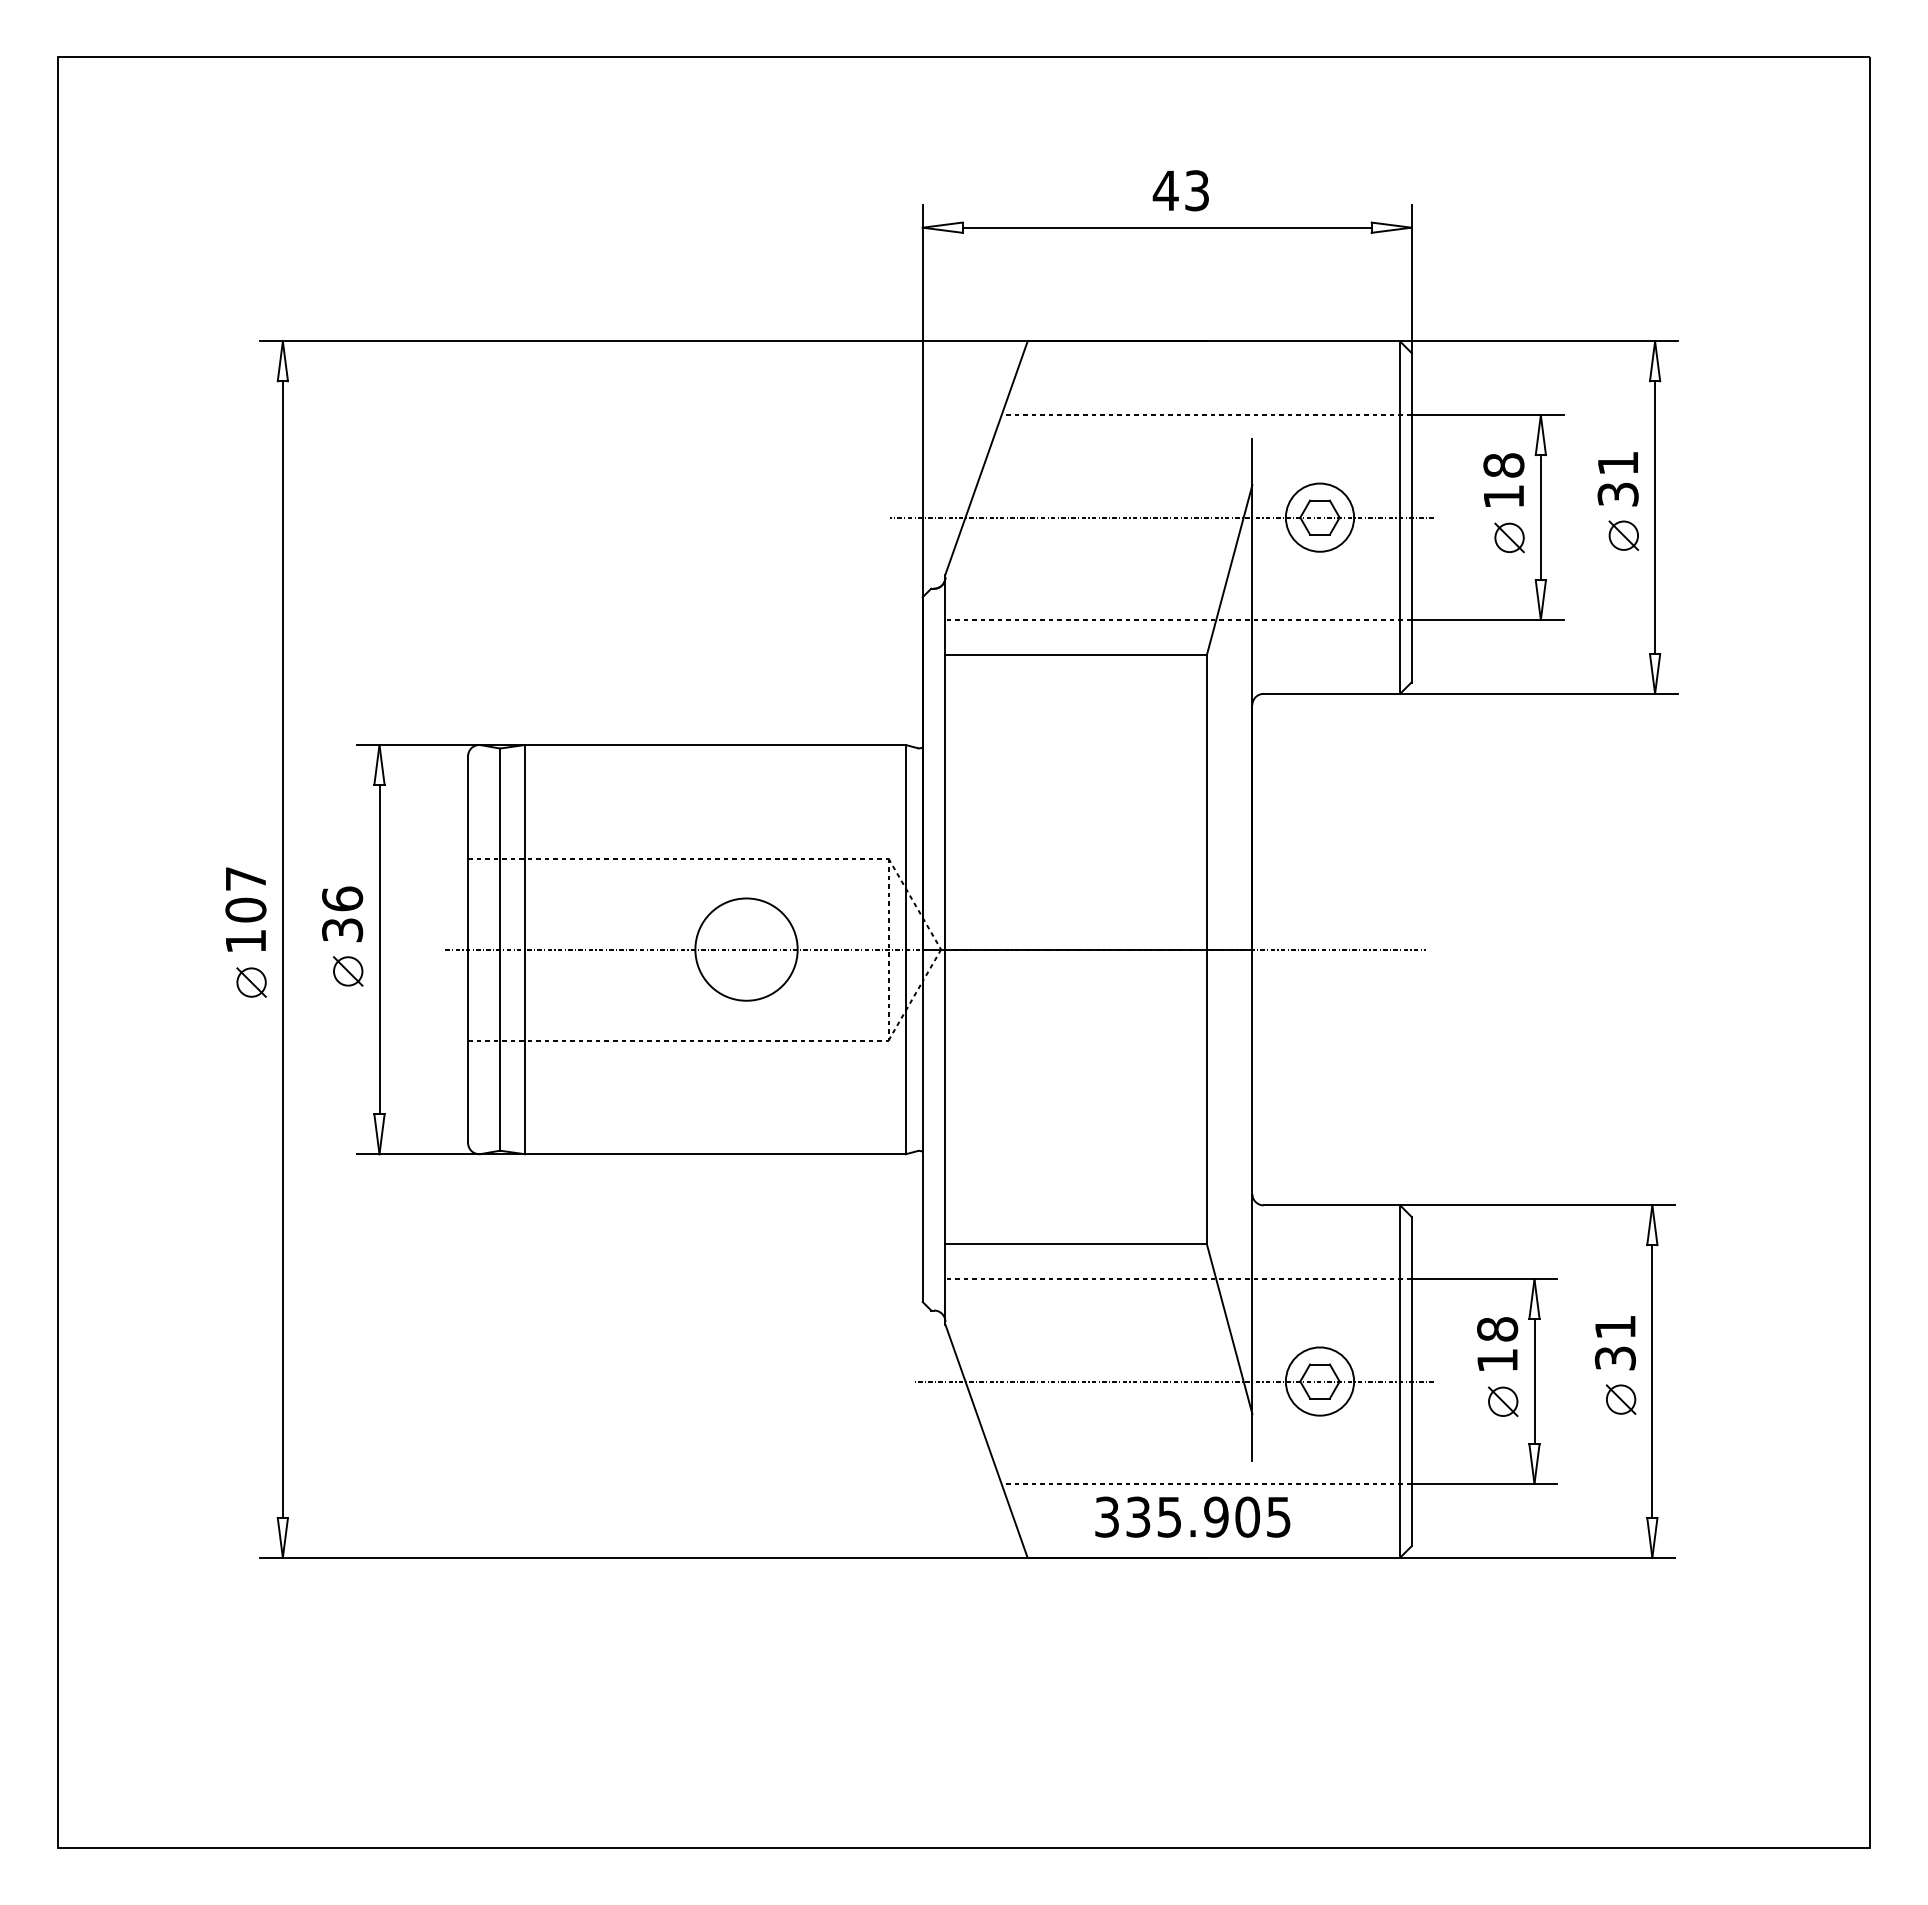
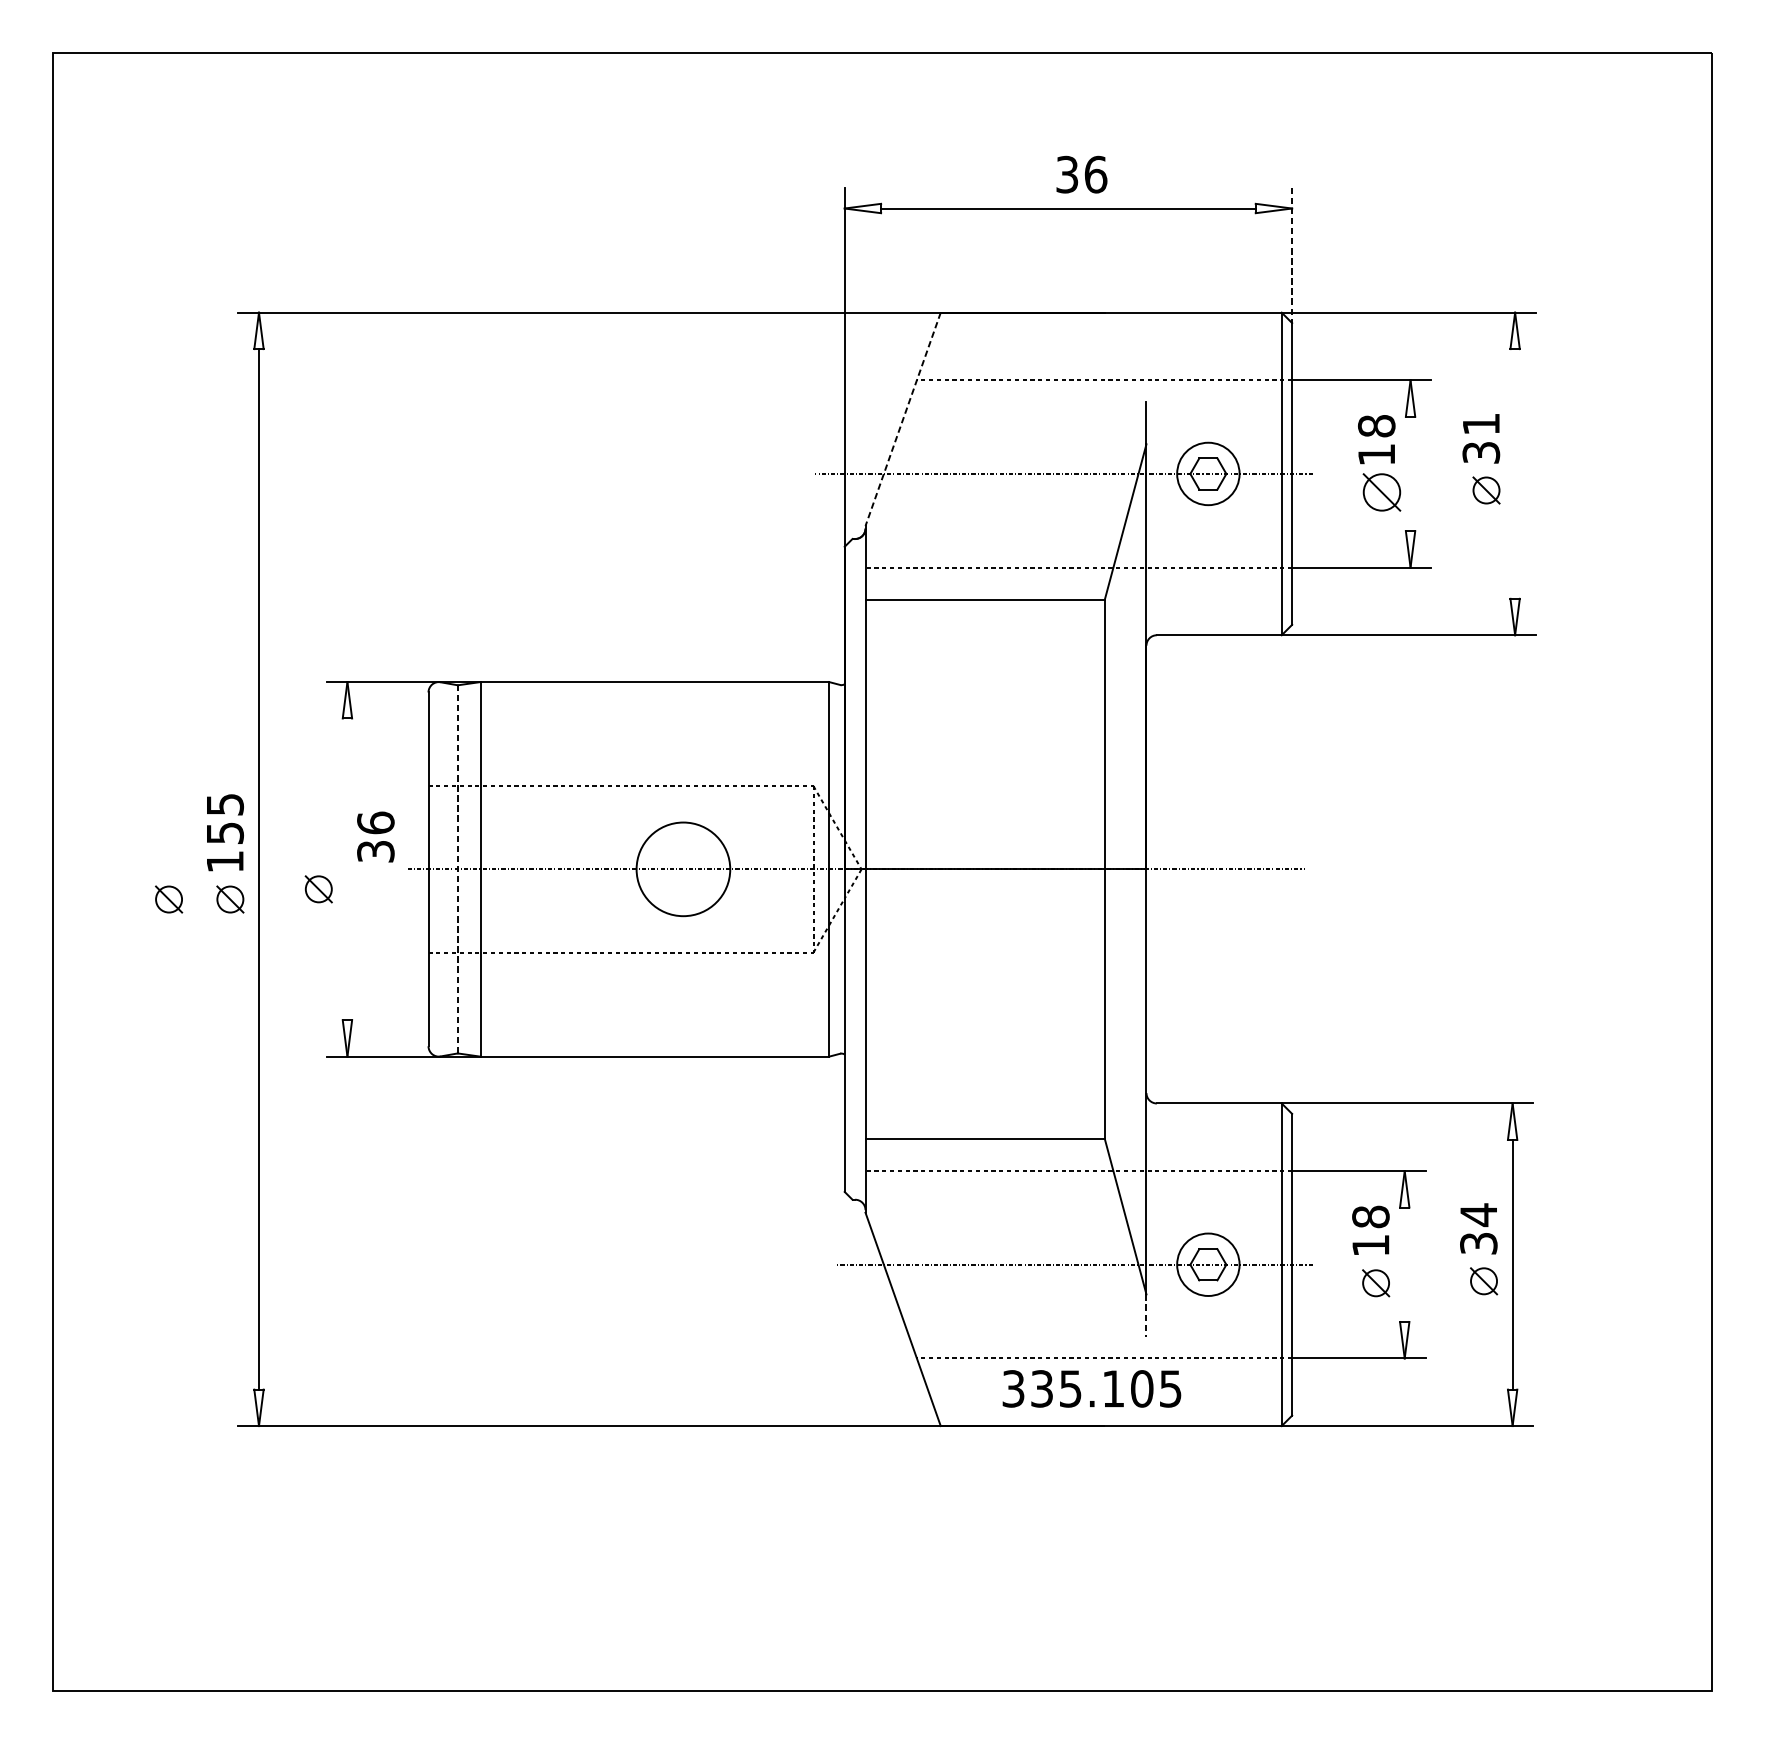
text: (1180, 190) -> (1080, 174), 43 -> 36
line: (1411, 278) -> (1292, 255), solid -> dashed
line: (986, 458) -> (903, 419), solid -> dashed
line: (1540, 517) -> (1410, 473), removed
line: (1655, 517) -> (1515, 473), removed
part: (1509, 537) -> (1381, 492), size x1.4
text: (245, 894) -> (224, 818), 107 -> 155
text: (342, 914) -> (375, 837), moved
line: (379, 949) -> (347, 869), removed
line: (500, 949) -> (458, 869), solid -> dashed
part: (184, 982) -> (168, 899), added
text: (1615, 1327) -> (1478, 1215), 31 -> 34
line: (1534, 1381) -> (1404, 1264), removed
line: (1252, 1437) -> (1146, 1315), solid -> dashed
text: (1216, 1516) -> (1113, 1388), 335.905 -> 335.105

